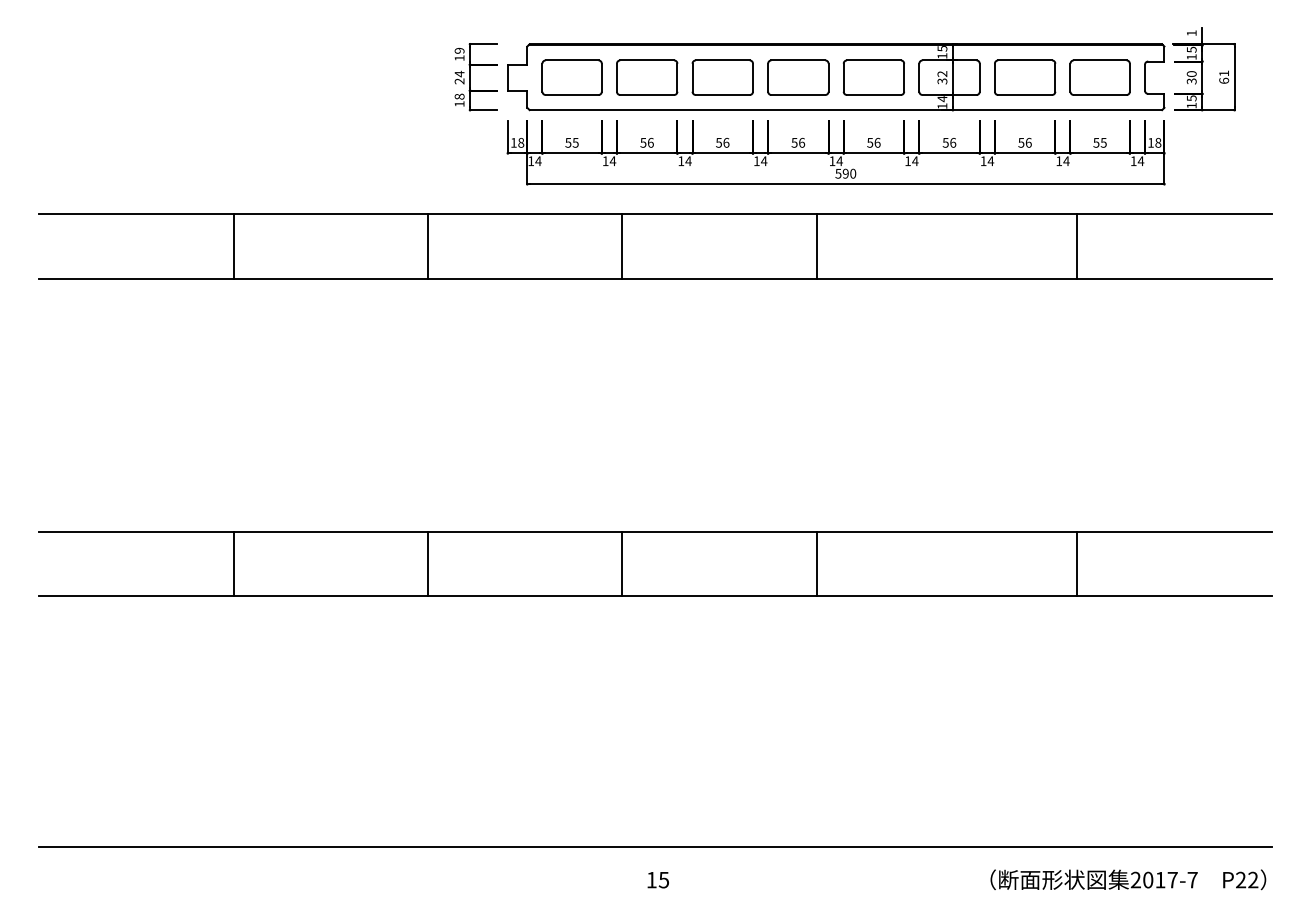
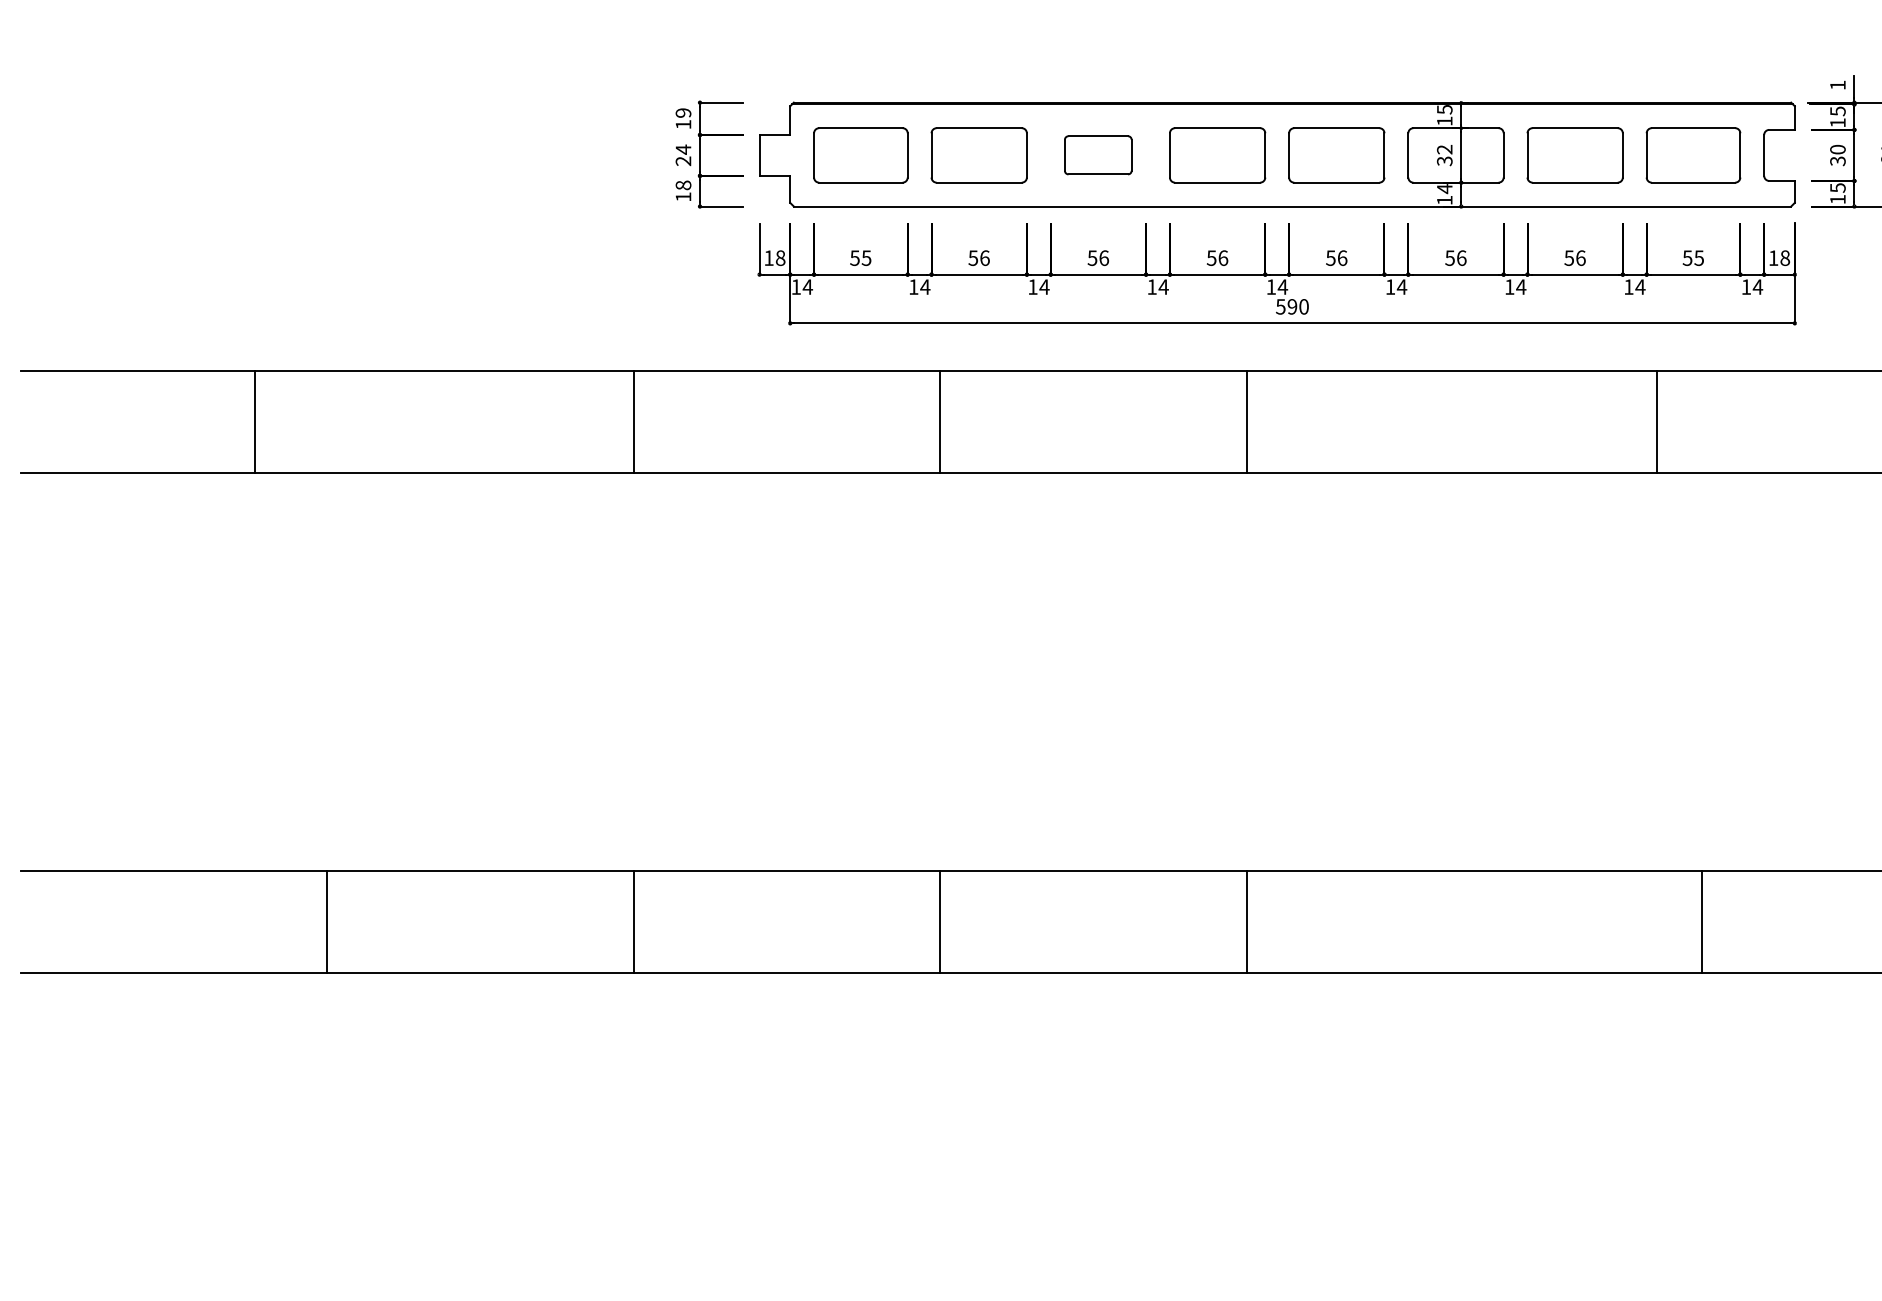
part: (722, 77) -> (1097, 155), size x0.7
line: (233, 246) -> (254, 421), moved
line: (1077, 563) -> (1701, 921), moved

